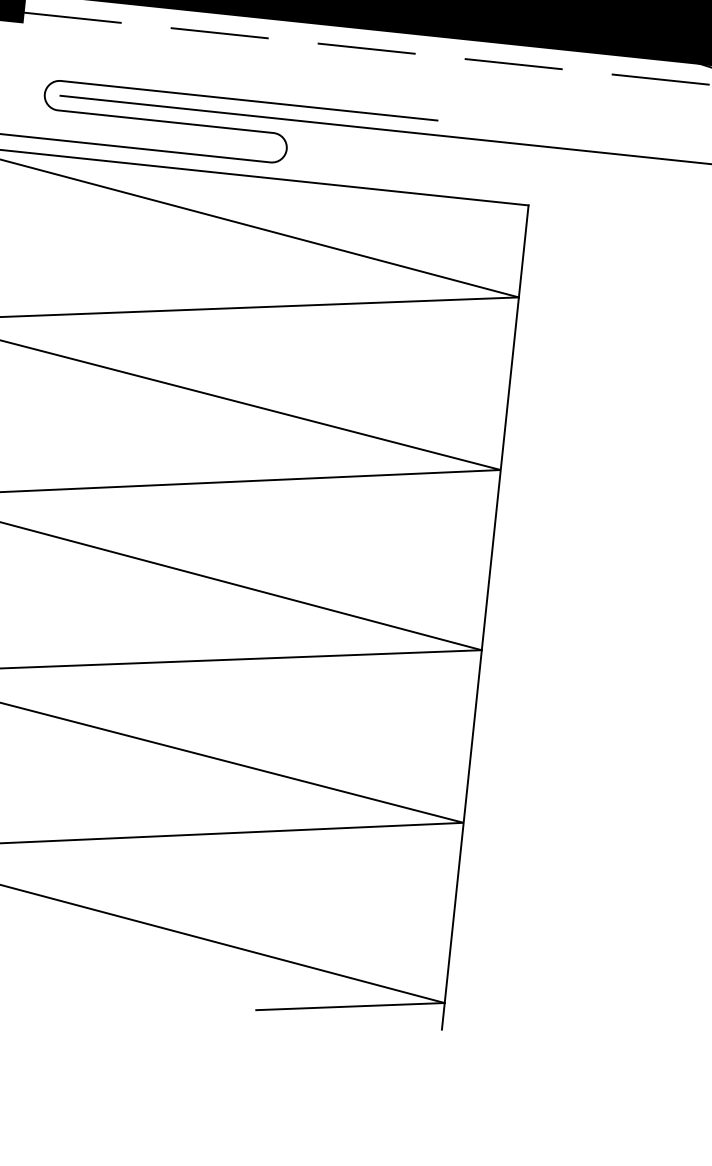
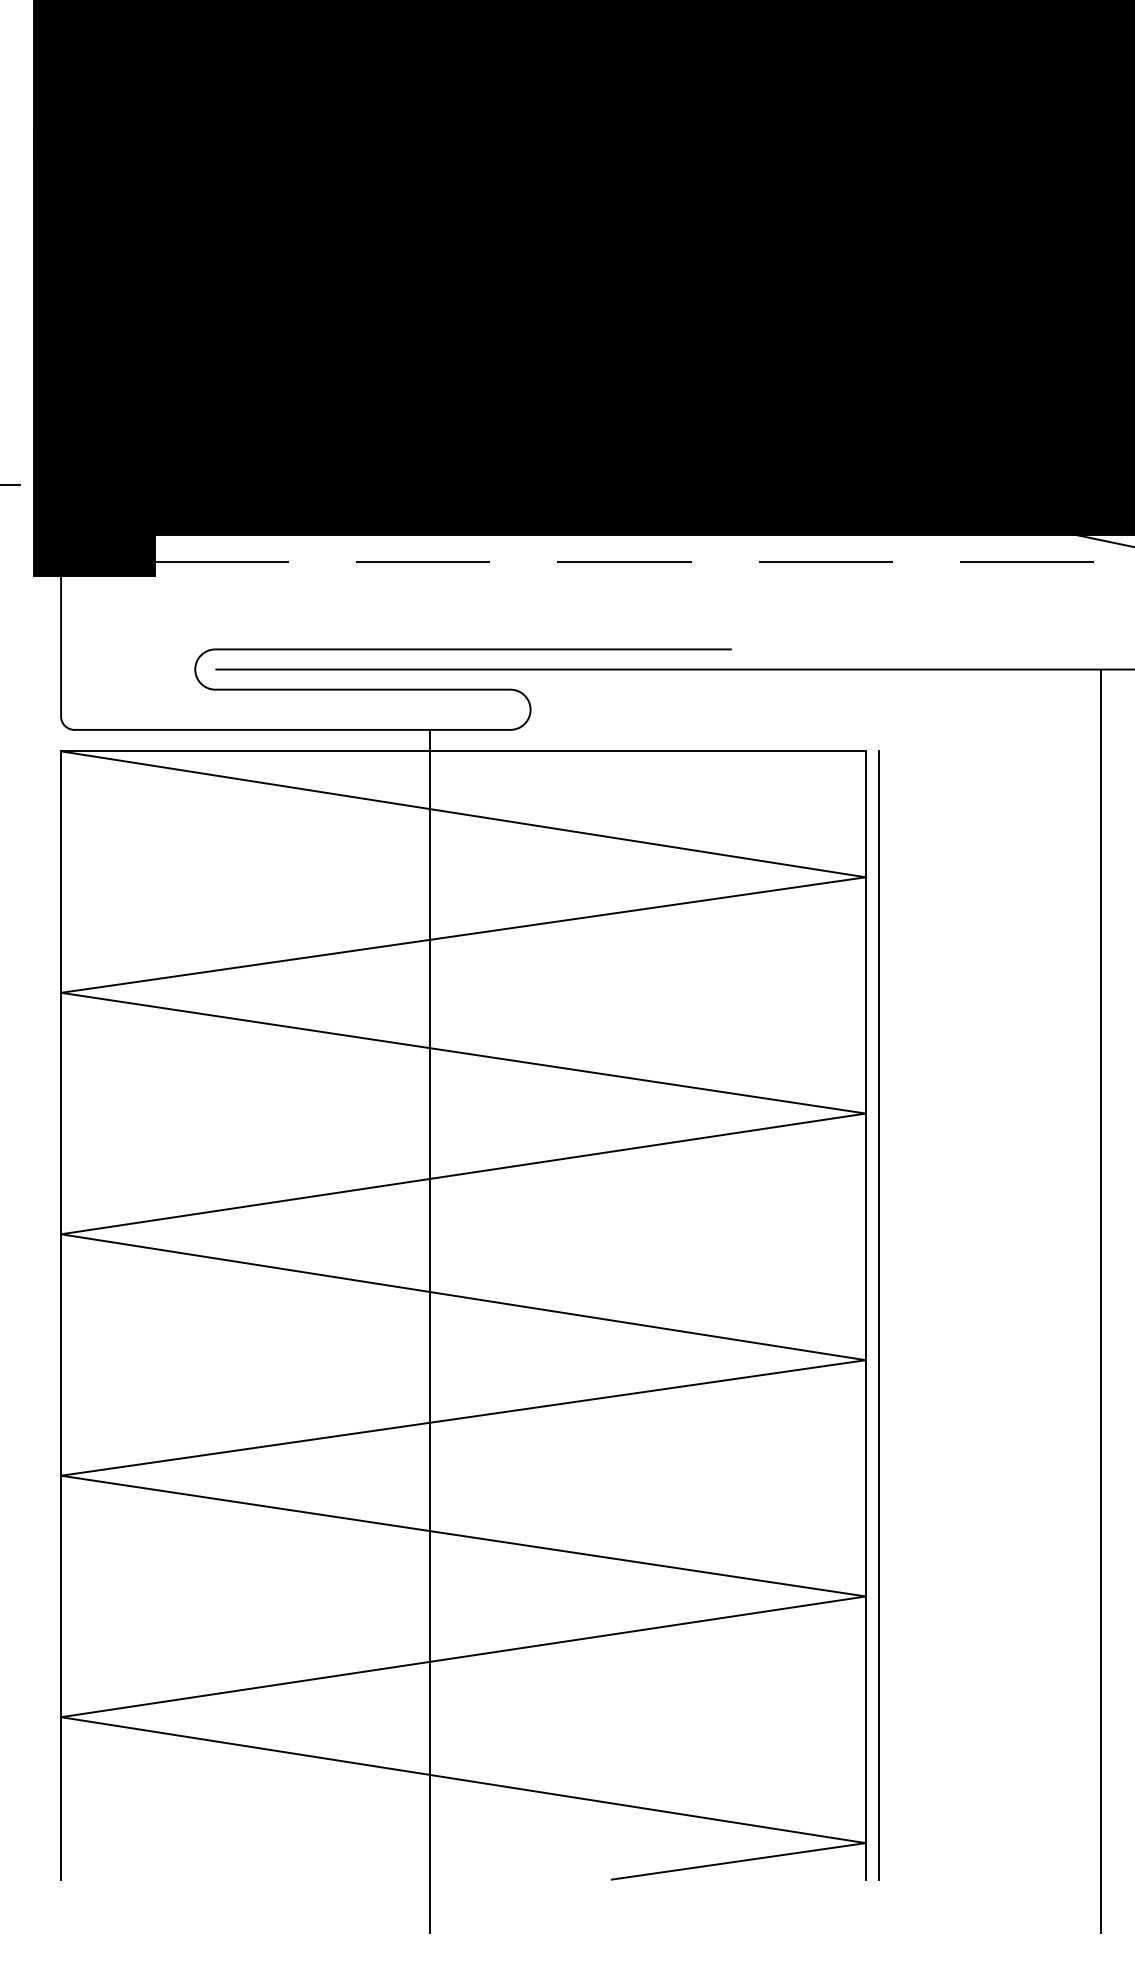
line: (165, 595) -> (430, 1330), added
line: (495, 618) -> (879, 1315), added
line: (657, 624) -> (1100, 1300), added

